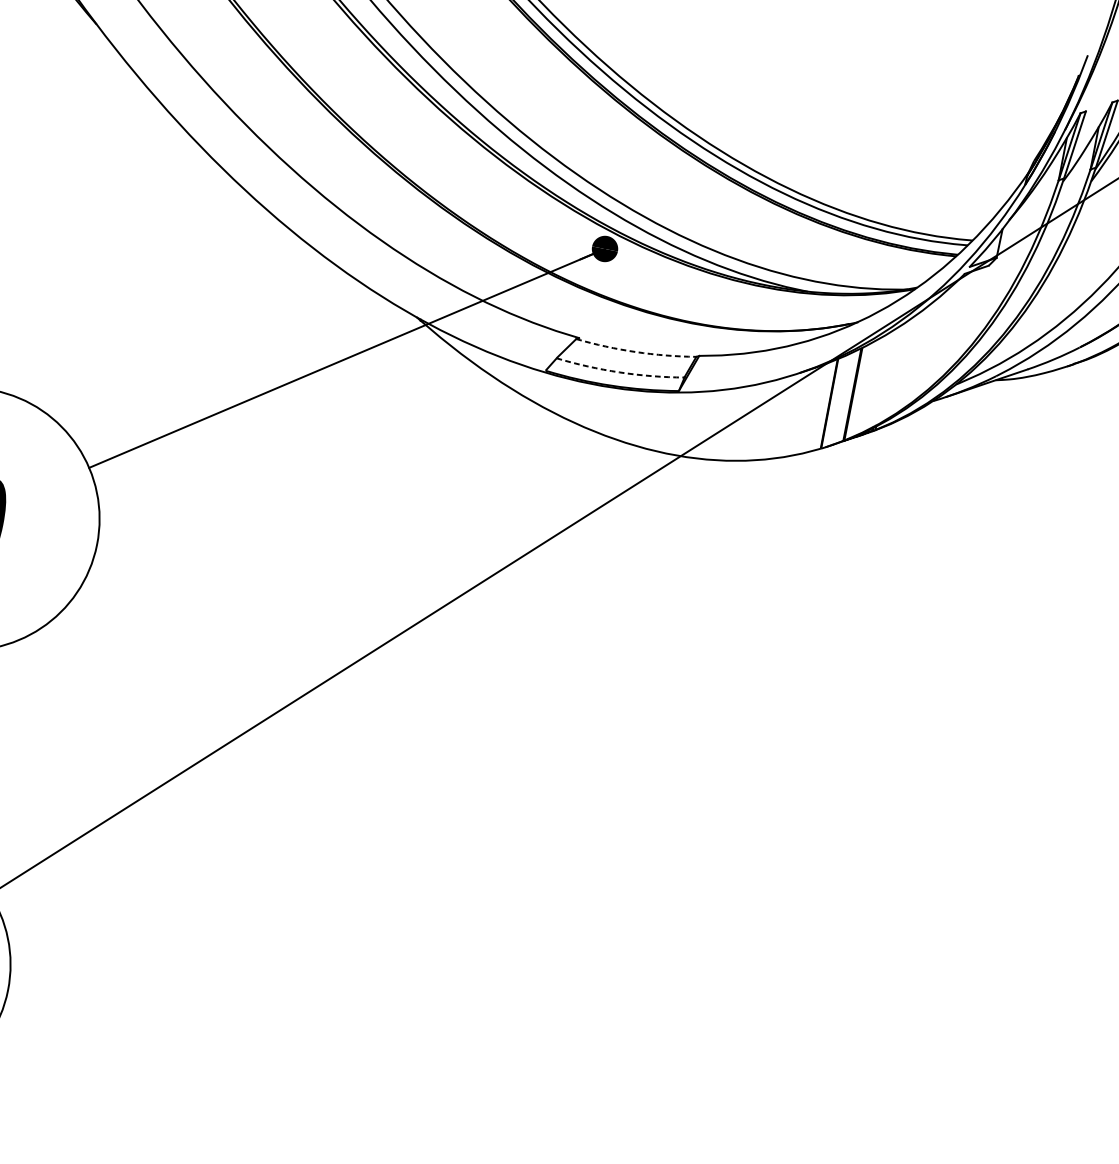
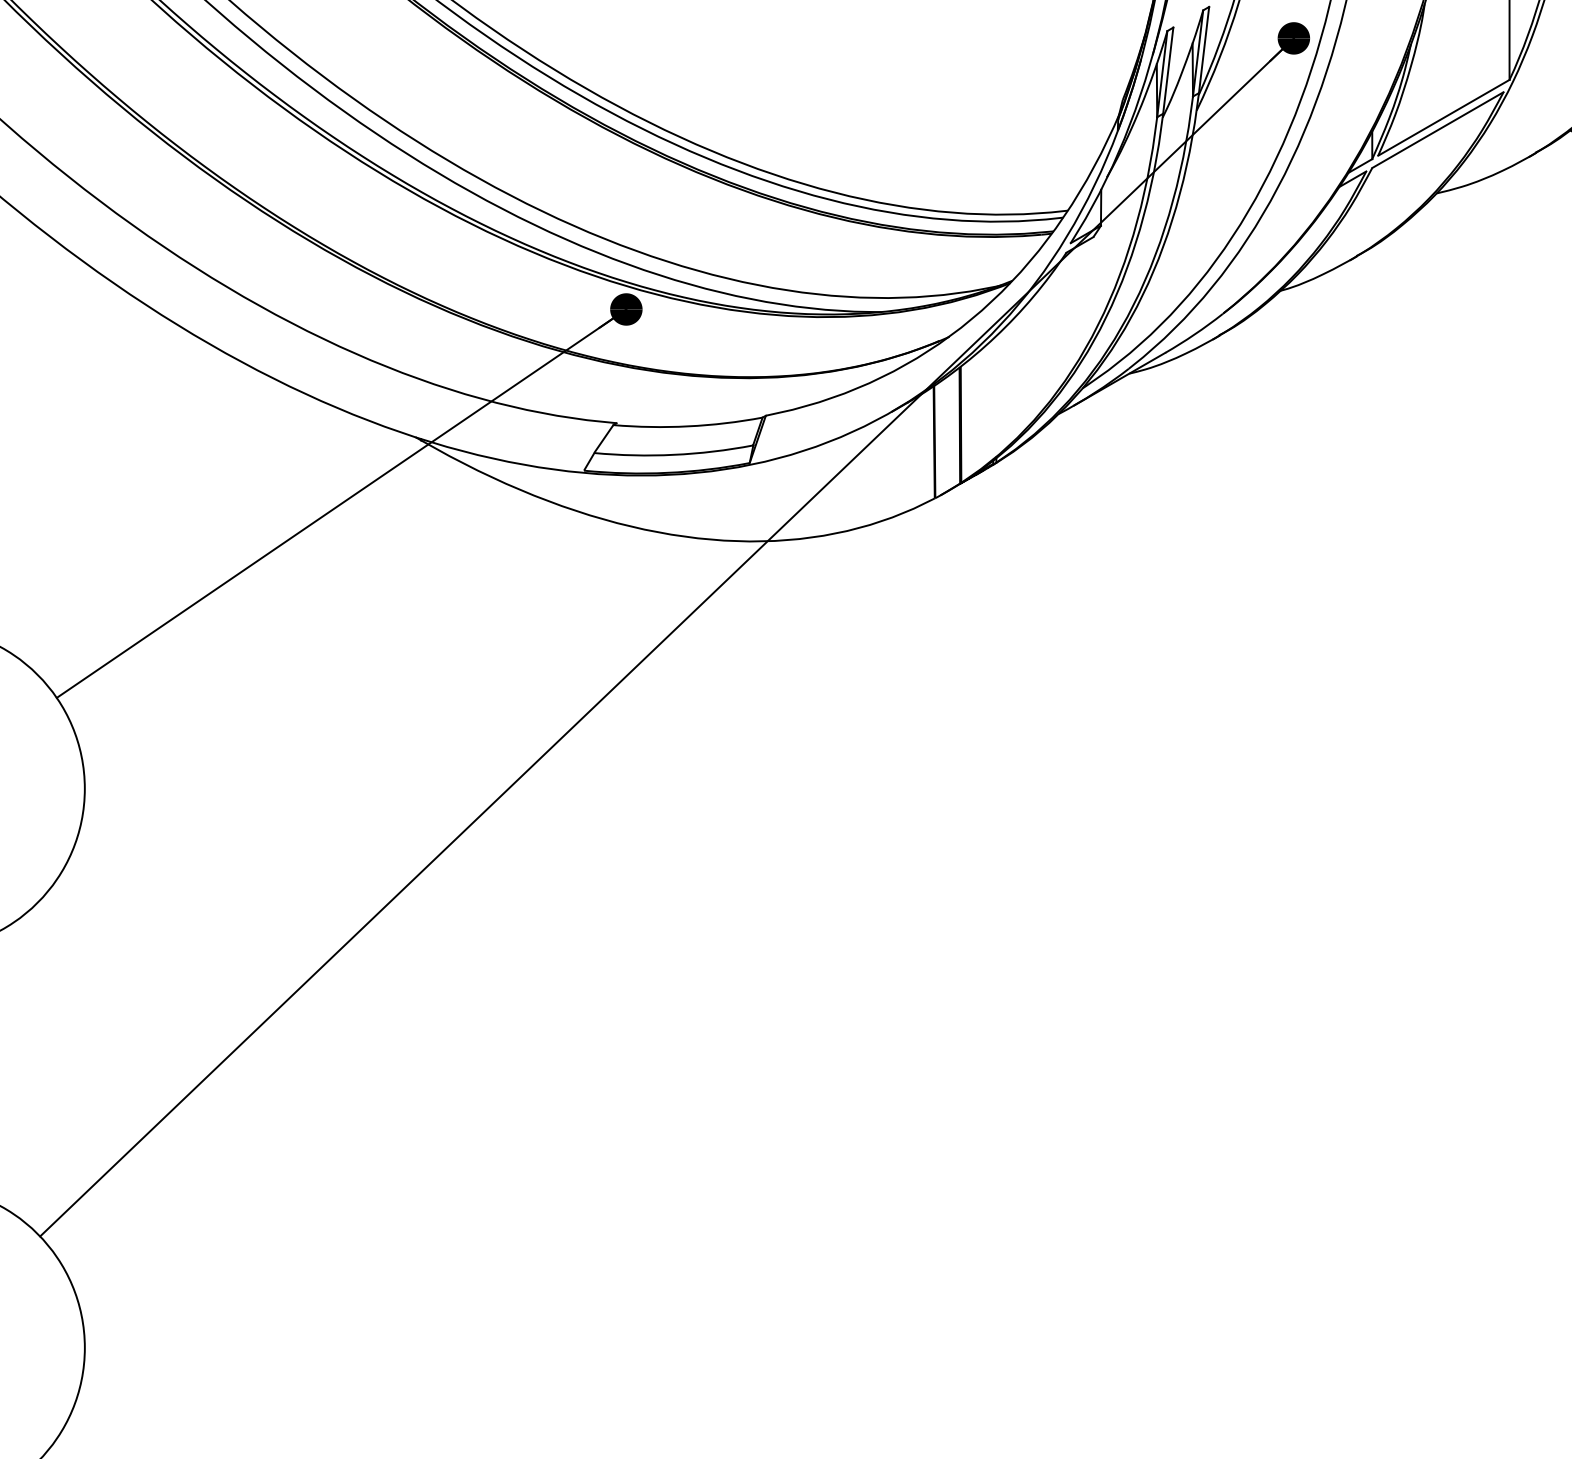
arc: (635, 352) -> (688, 426), dashed -> solid
arc: (619, 372) -> (673, 454), dashed -> solid

